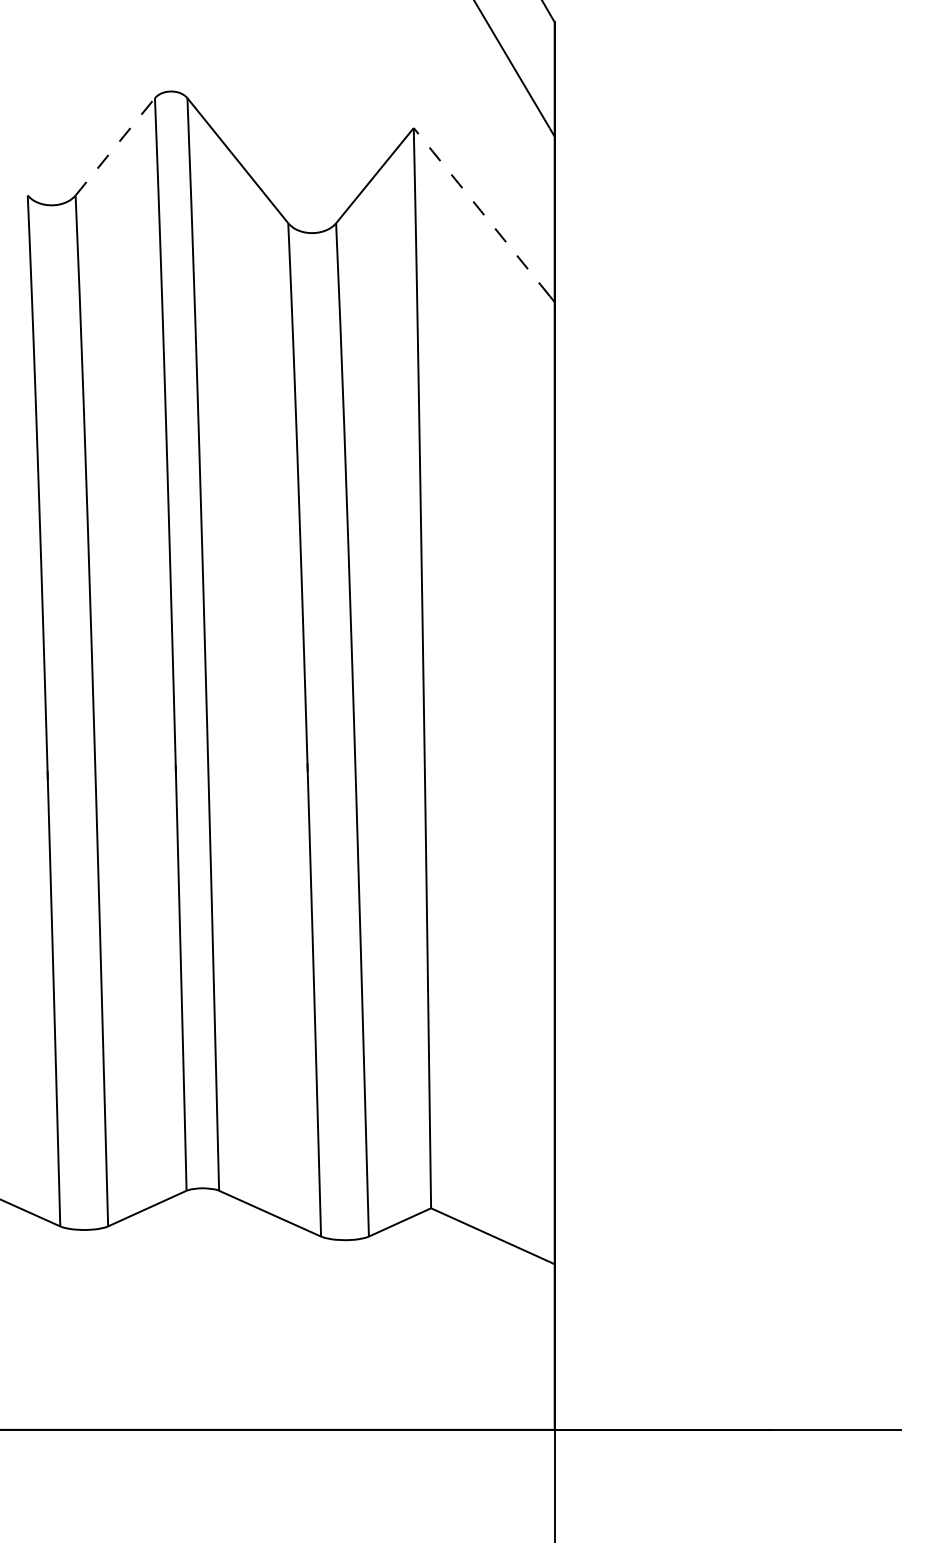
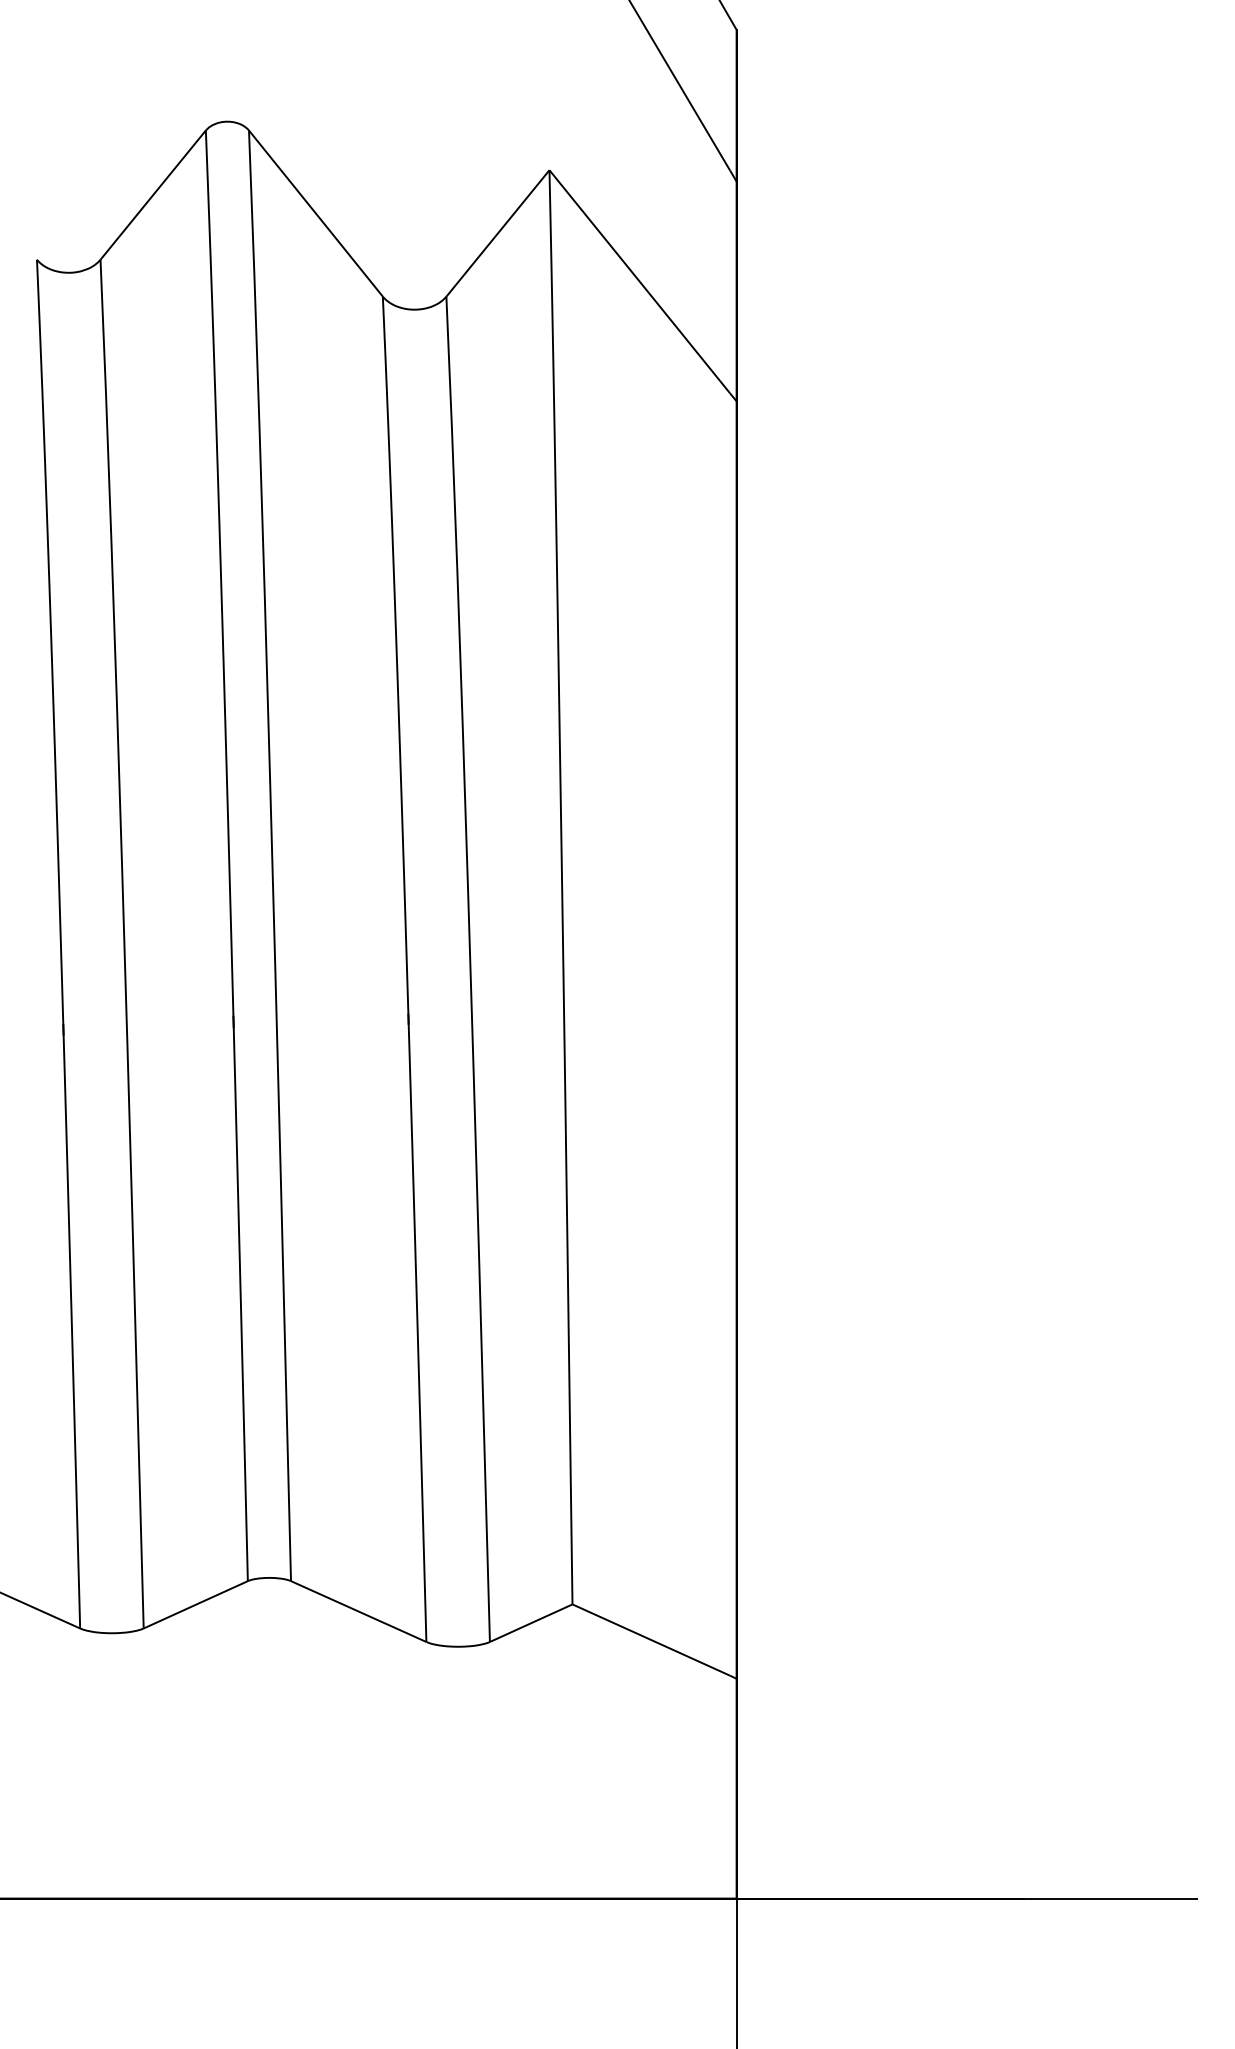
line: (115, 146) -> (153, 194), dashed -> solid
line: (481, 211) -> (639, 280), dashed -> solid

